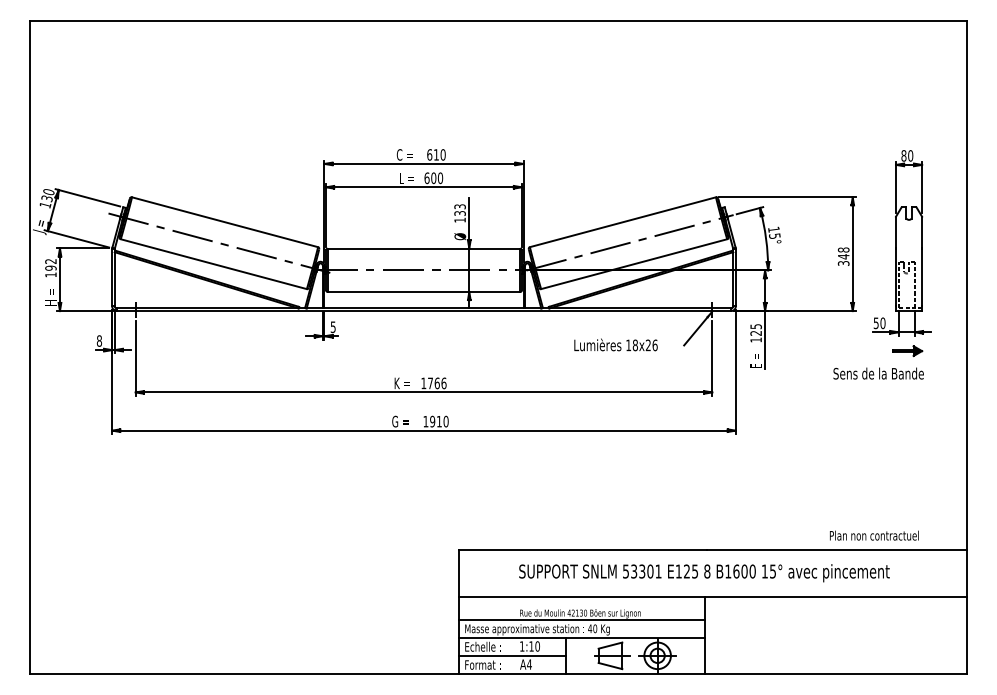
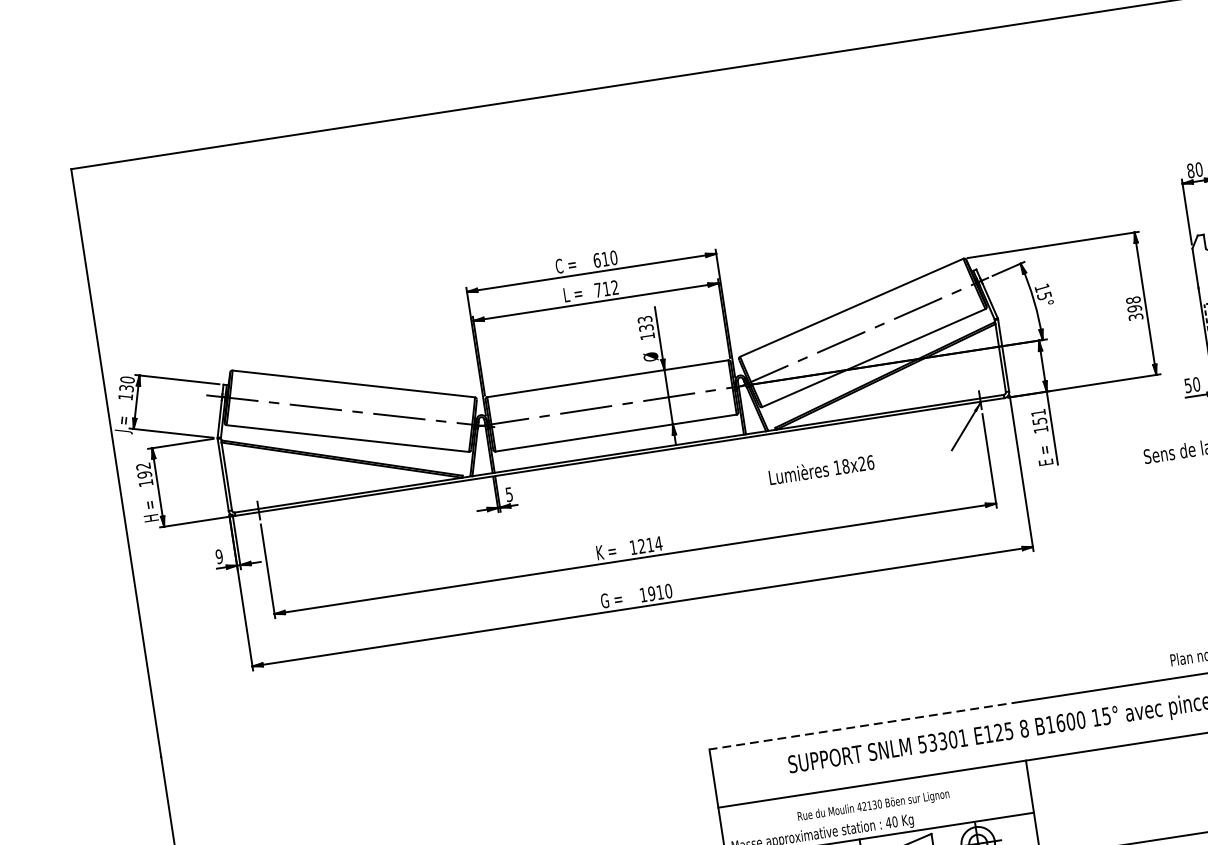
text: (433, 178) -> (606, 289), 600 -> 712
text: (843, 256) -> (1134, 308), 348 -> 398
text: (755, 329) -> (1038, 416), 125 -> 151
text: (99, 340) -> (219, 555), 8 -> 9
text: (615, 344) -> (820, 469), moved
text: (437, 383) -> (650, 545), 1766 -> 1214
line: (582, 550) -> (864, 726), solid -> dashed
line: (581, 620) -> (876, 814), removed

